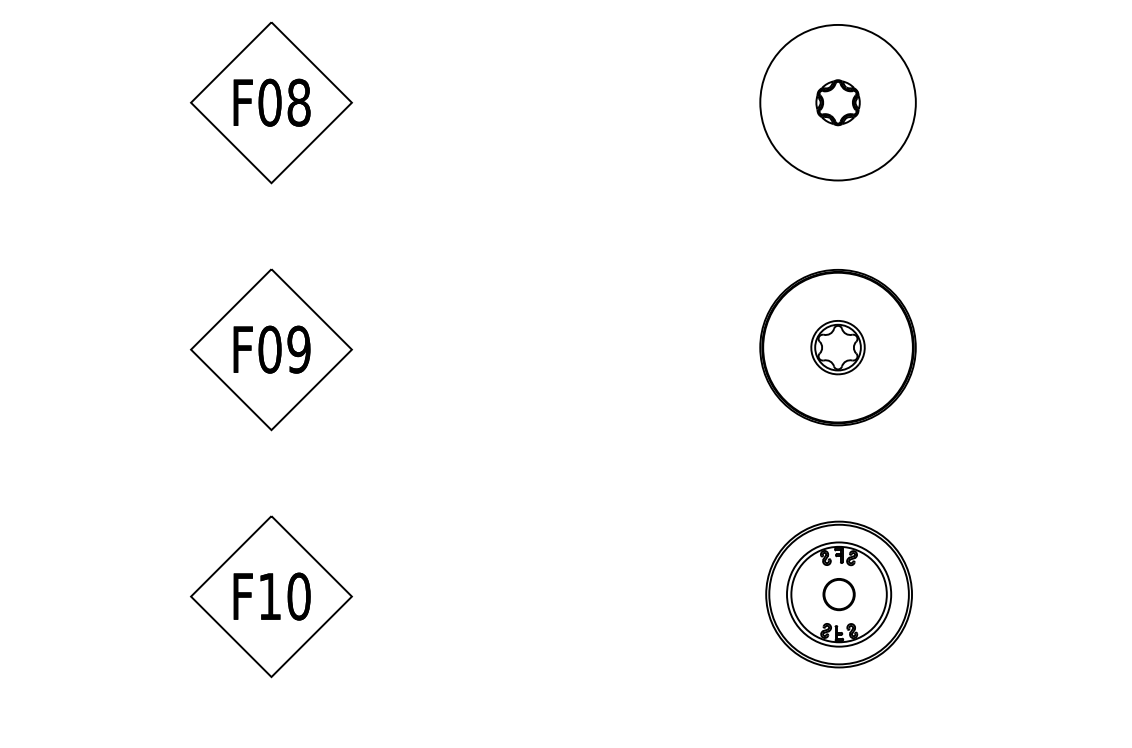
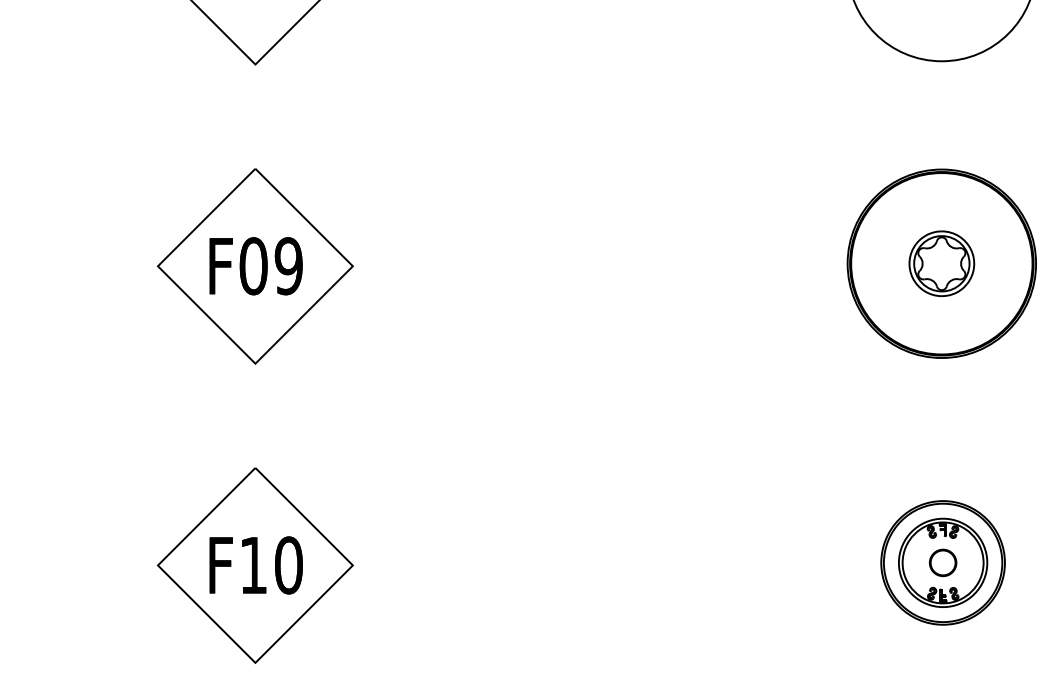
part: (838, 594) -> (942, 562), size x0.7

